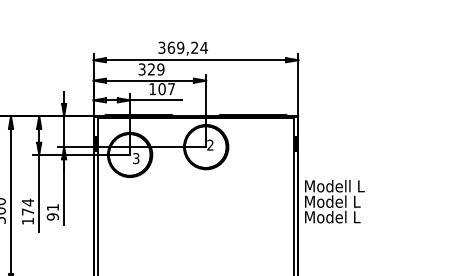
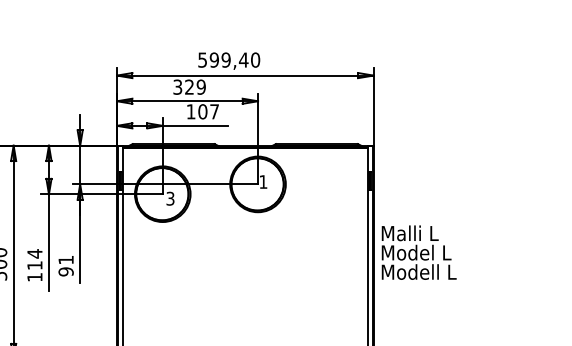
text: (183, 47) -> (229, 59), 369,24 -> 599,40
text: (210, 144) -> (263, 181), 2 -> 1
text: (340, 185) -> (426, 232), Modell L -> Malli L
text: (27, 211) -> (34, 265), 174 -> 114
text: (356, 216) -> (446, 271), Model L -> Modell L

